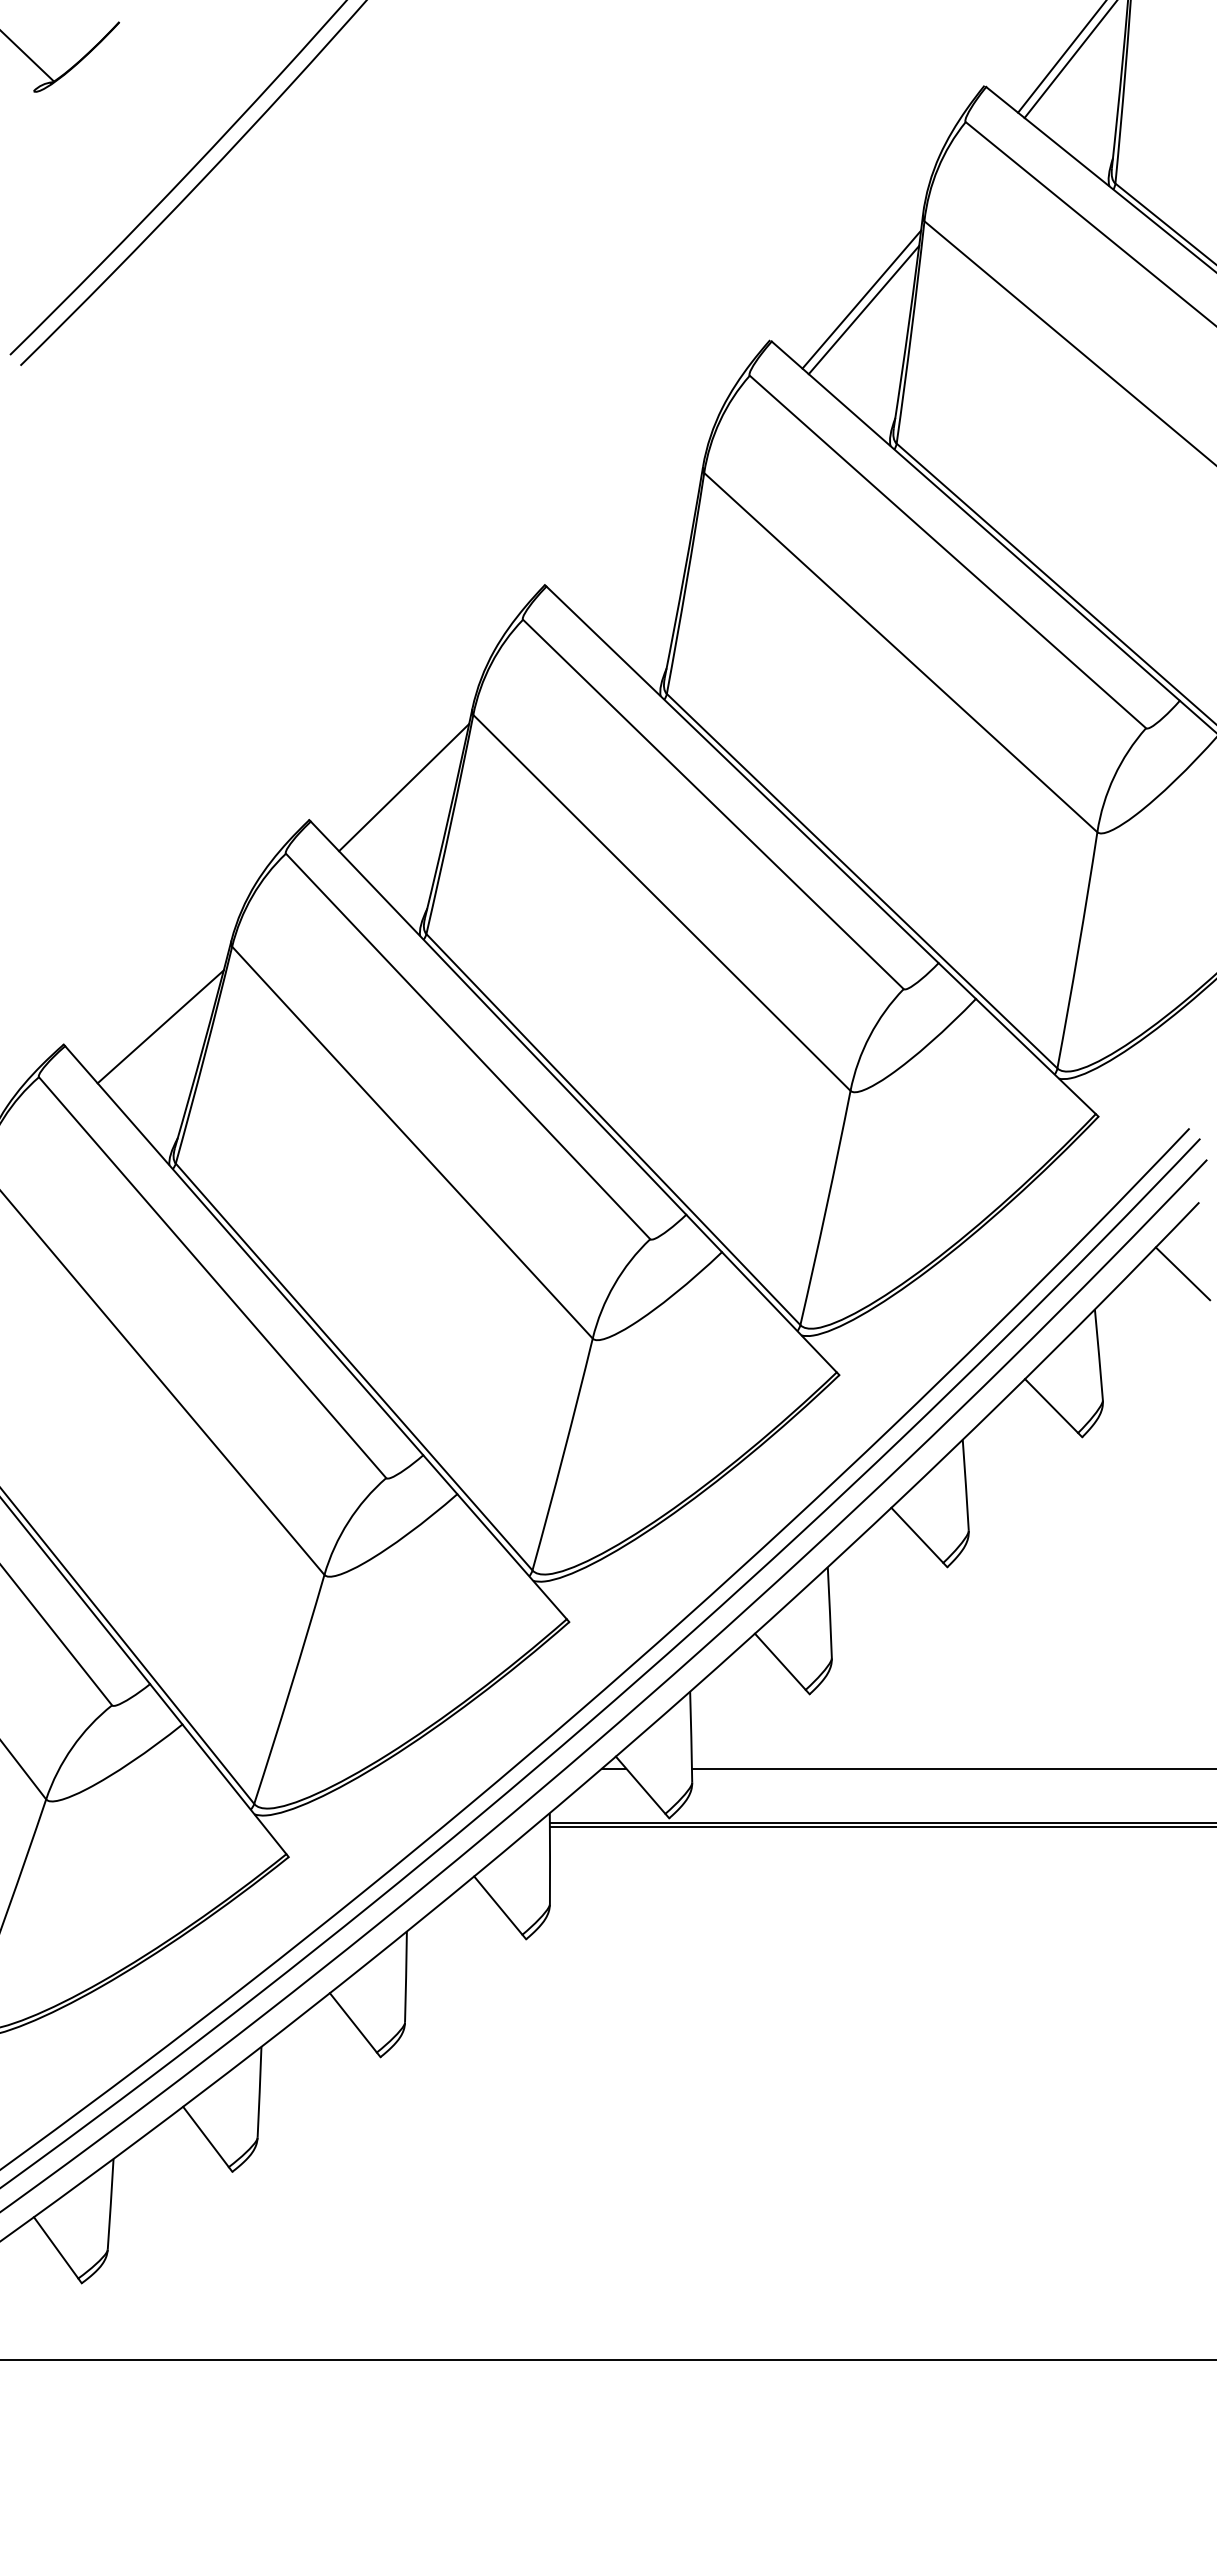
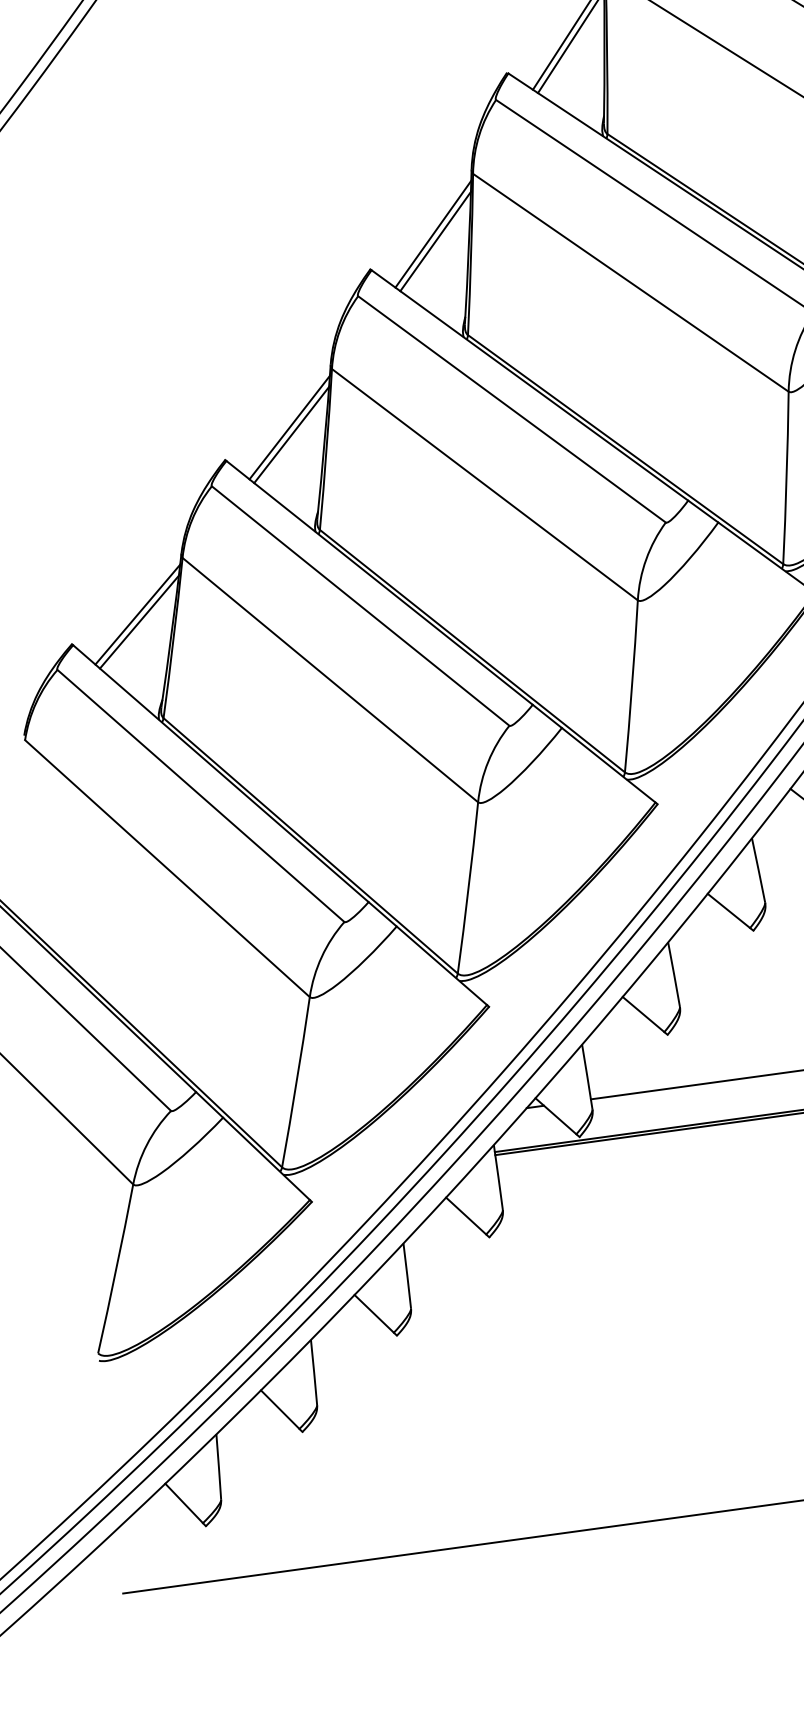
line: (638, 548) -> (433, 234), added
line: (639, 558) -> (435, 241), added
line: (404, 798) -> (291, 435), added
line: (159, 1015) -> (137, 614), added

